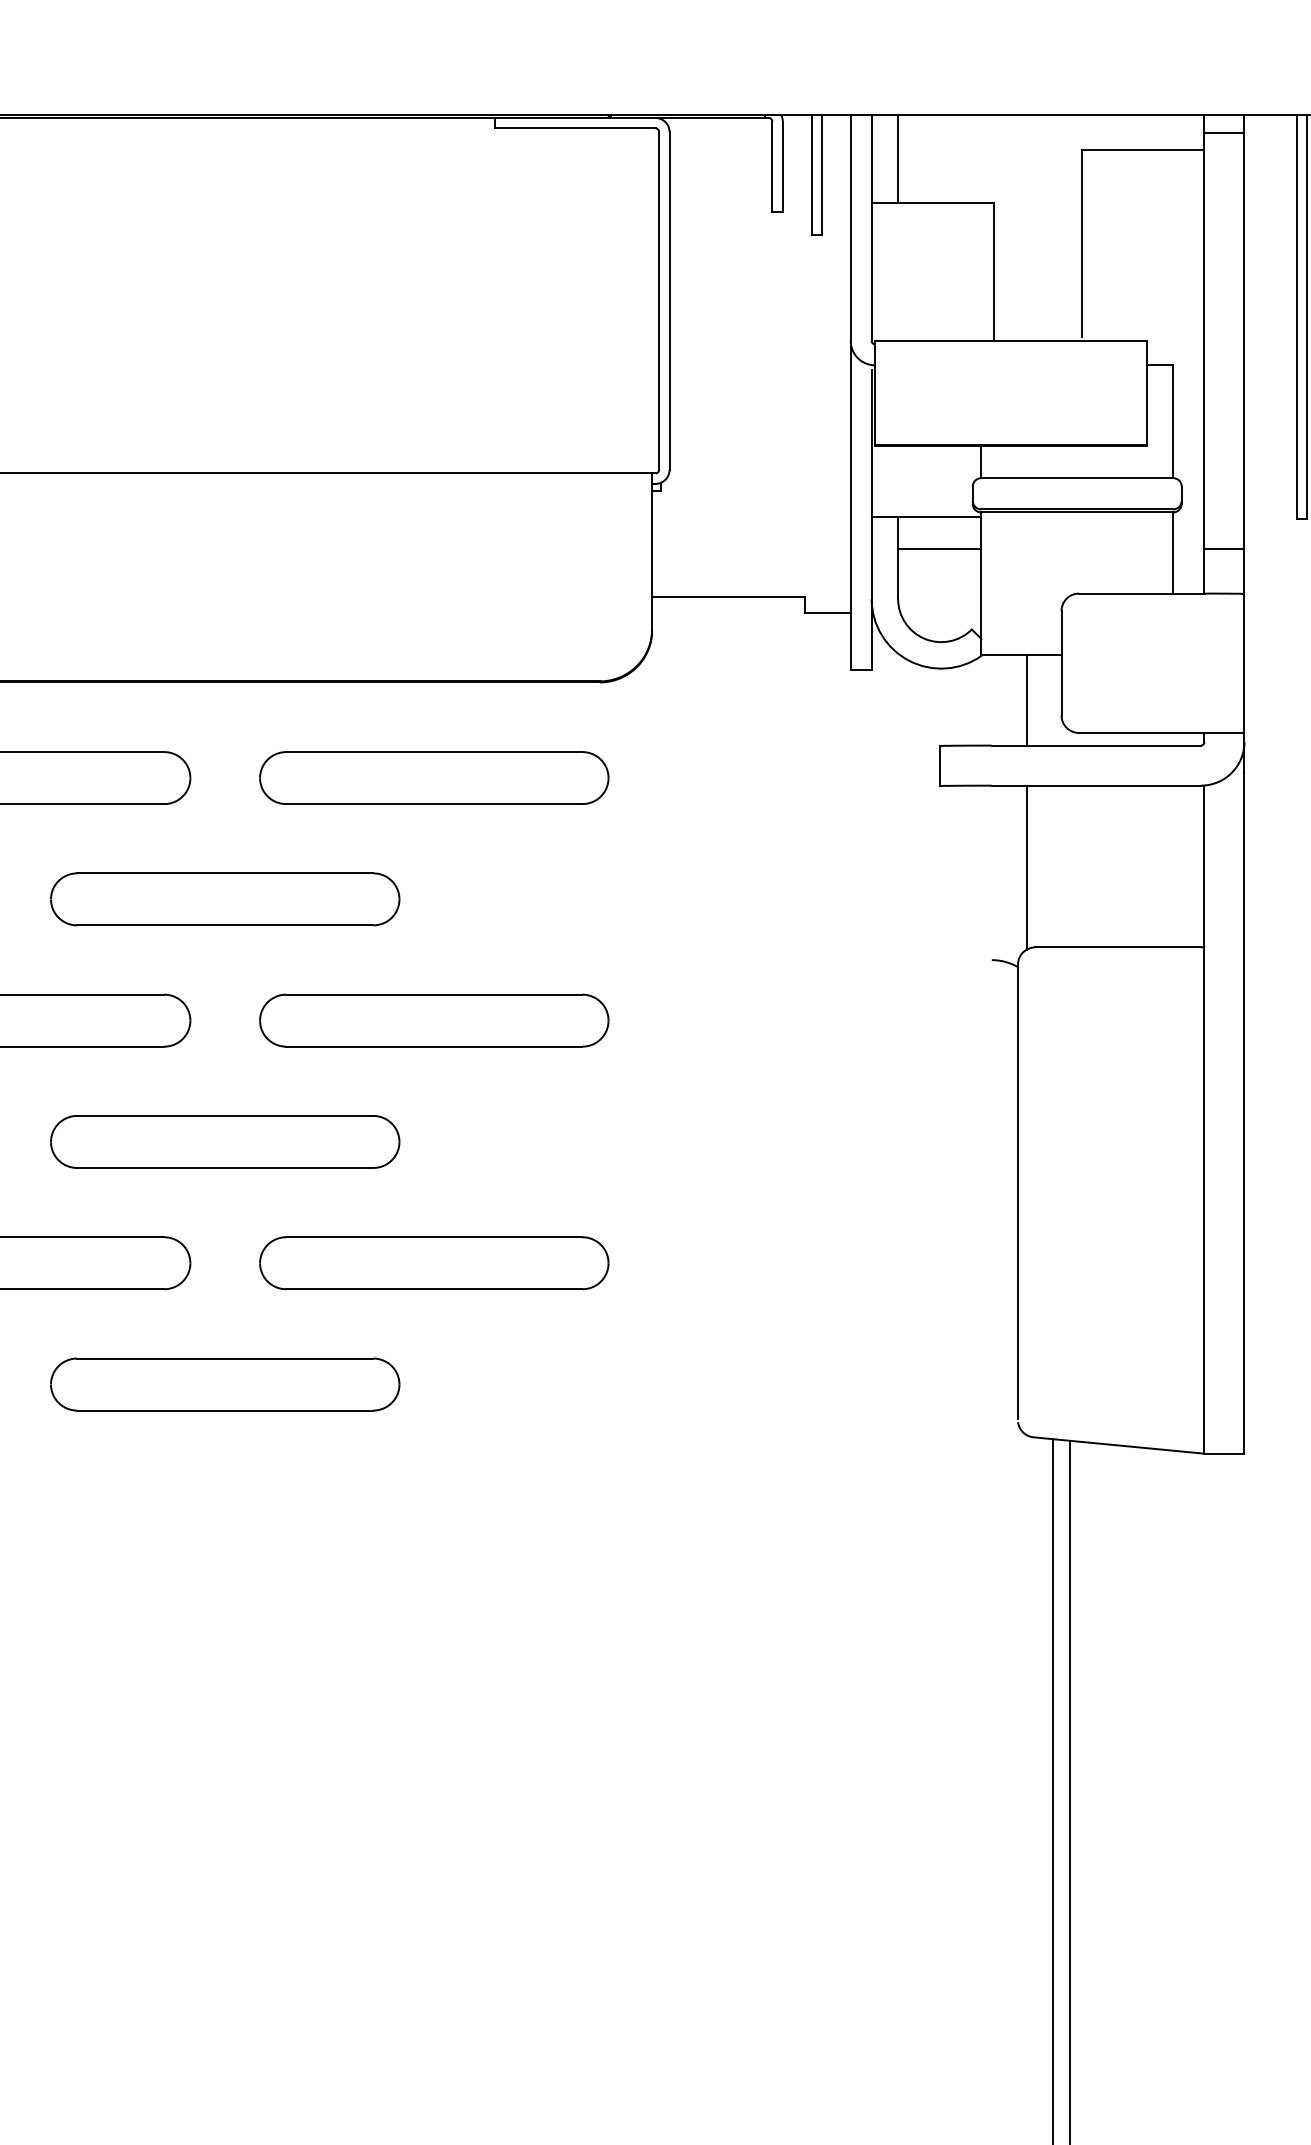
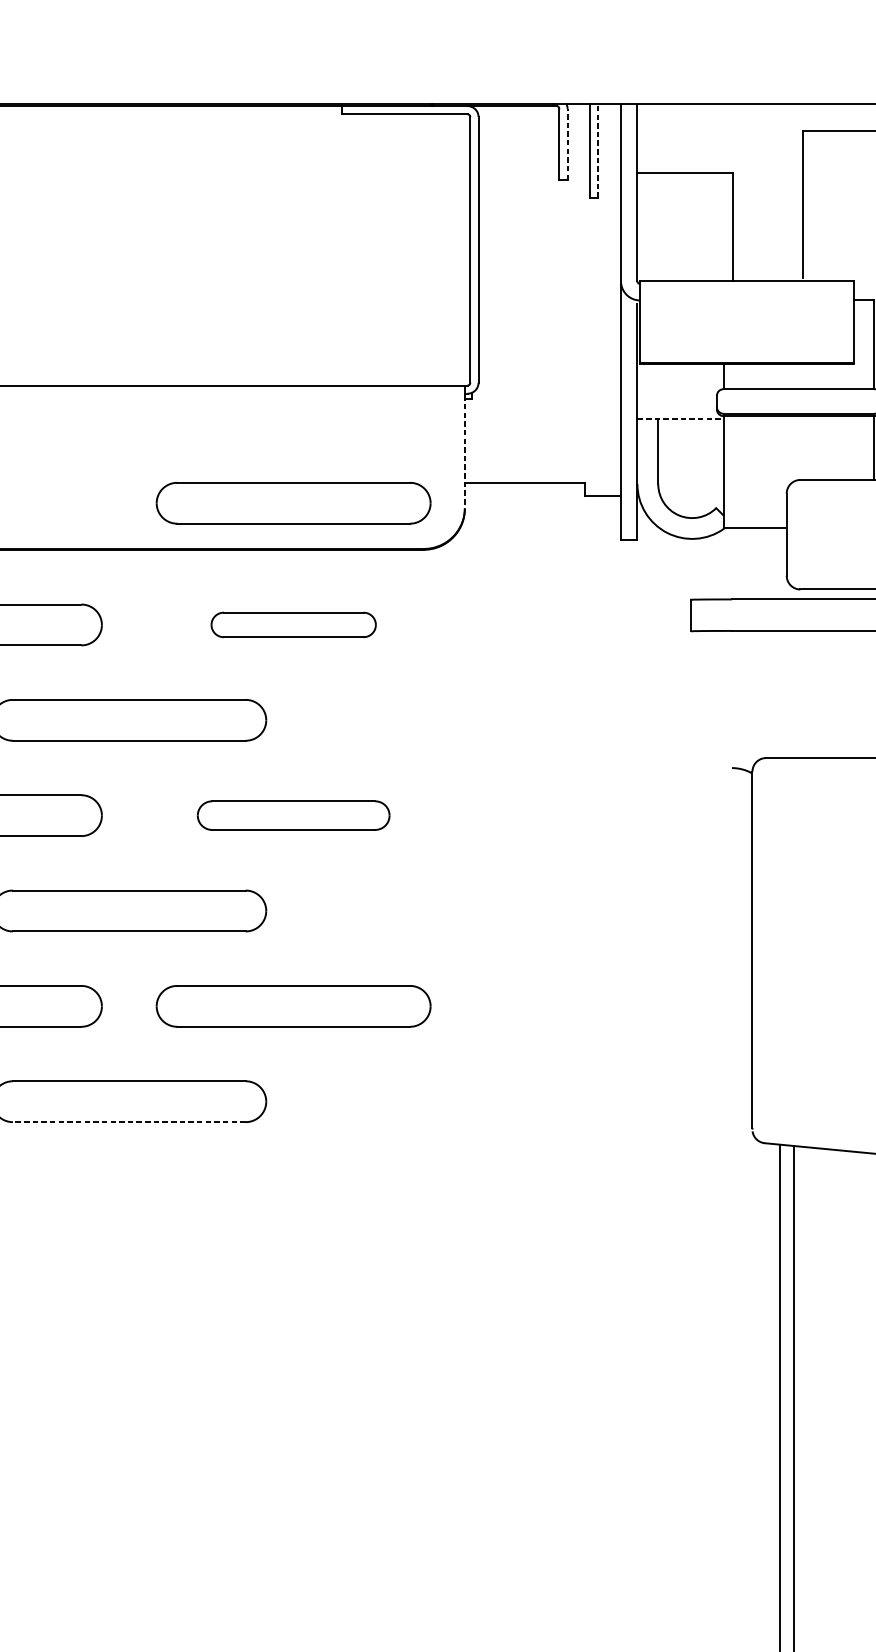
line: (898, 158) -> (658, 137), removed
line: (782, 166) -> (567, 144), solid -> dashed
line: (821, 174) -> (598, 150), solid -> dashed
line: (926, 516) -> (680, 419), solid -> dashed
line: (939, 548) -> (690, 444), removed
line: (652, 557) -> (465, 451), solid -> dashed
part: (434, 623) -> (293, 503), added
line: (1026, 699) -> (759, 563), removed
part: (434, 777) -> (293, 624), size x0.6
line: (1026, 867) -> (759, 695), removed
part: (434, 1020) -> (293, 815), size x0.7
line: (224, 1410) -> (128, 1122), solid -> dashed

